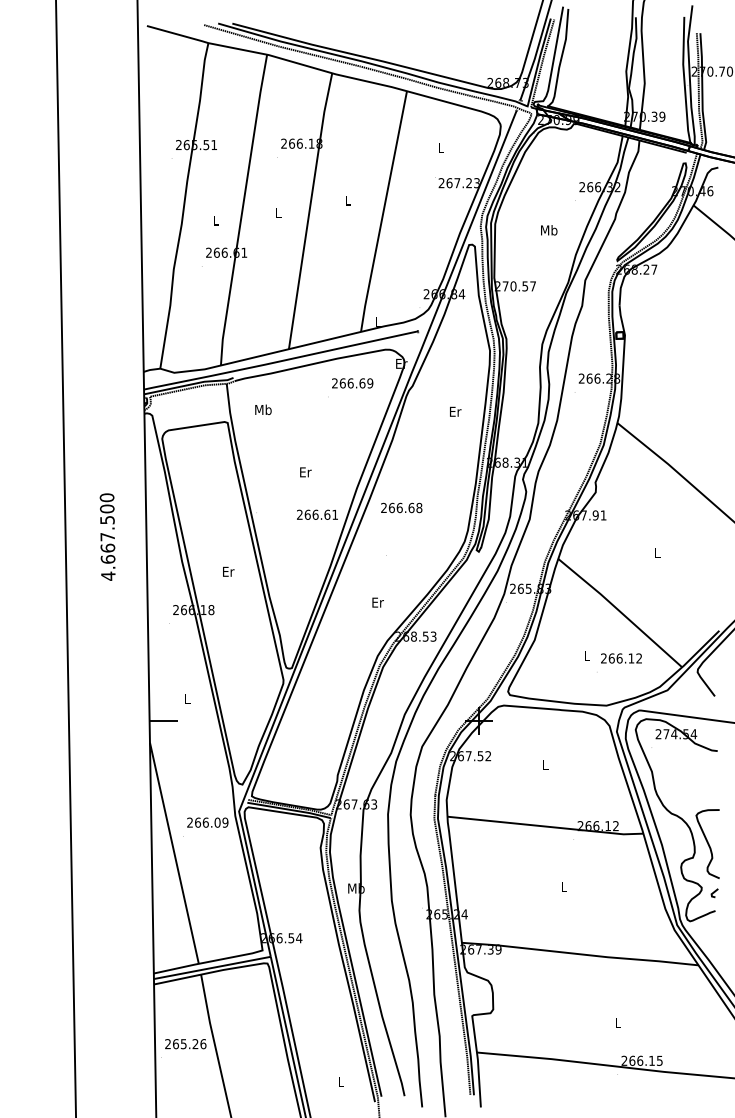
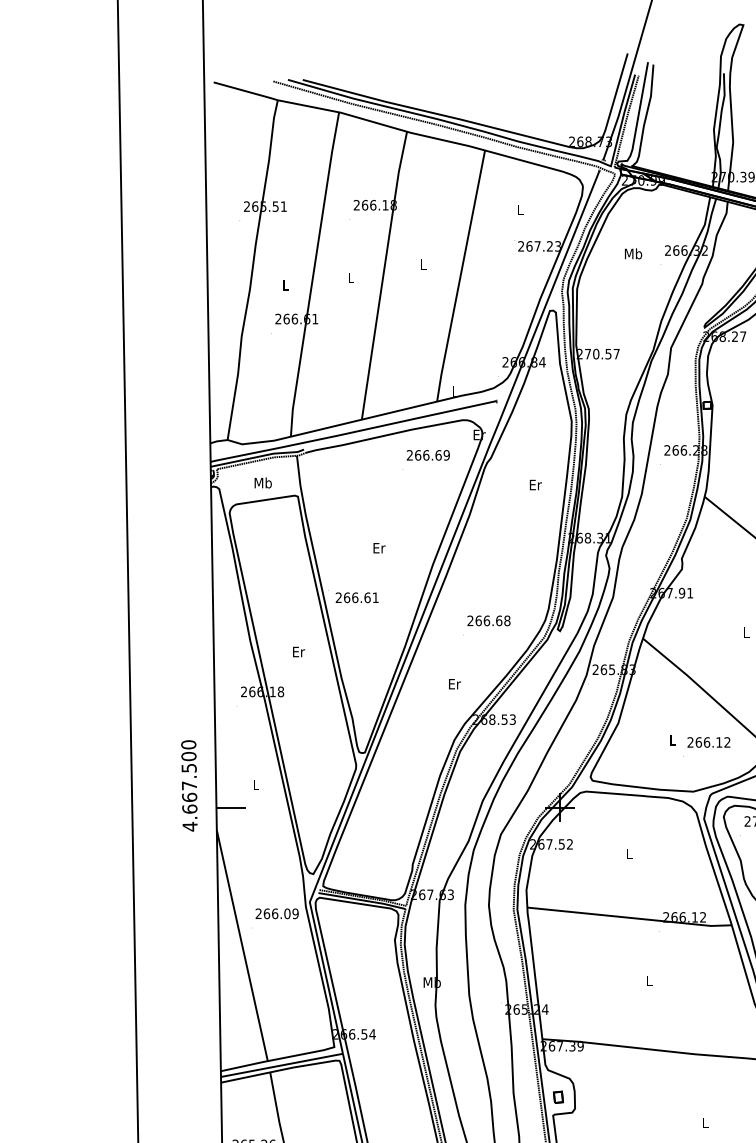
text: (549, 230) -> (633, 254), moved
text: (263, 409) -> (263, 482), moved
text: (401, 507) -> (488, 620), moved
text: (317, 514) -> (357, 597), moved
text: (107, 536) -> (189, 785), moved
part: (477, 998) -> (558, 1097), added

